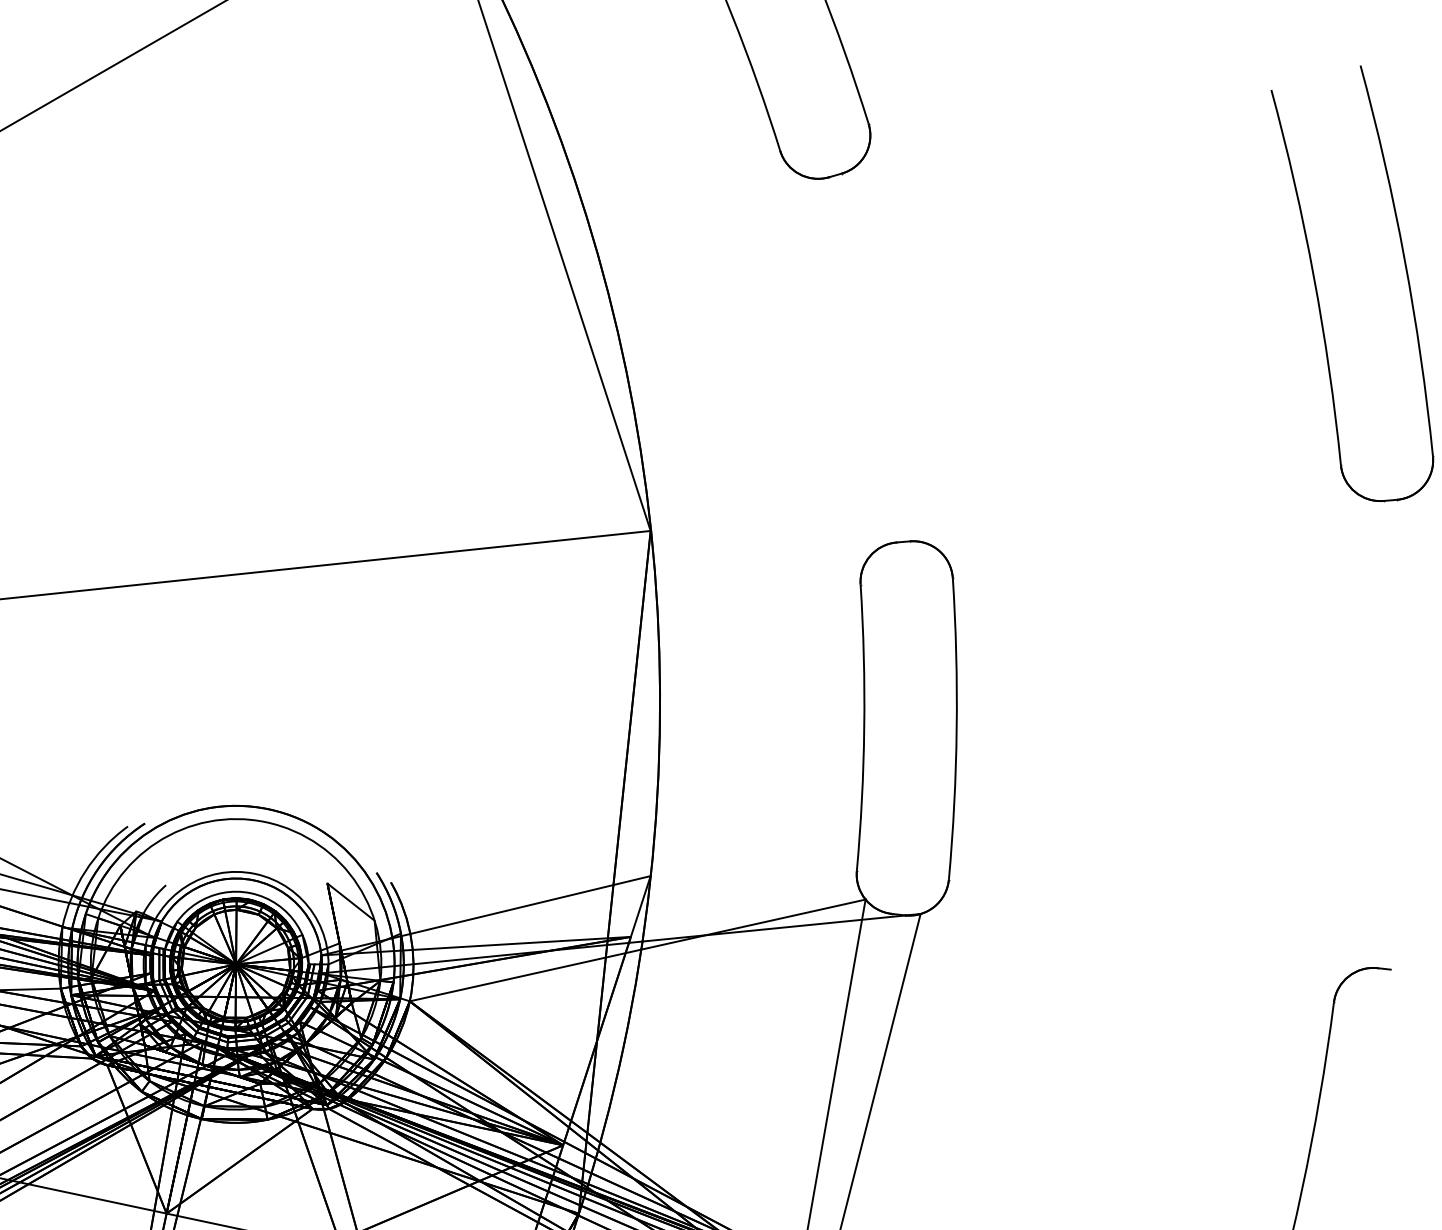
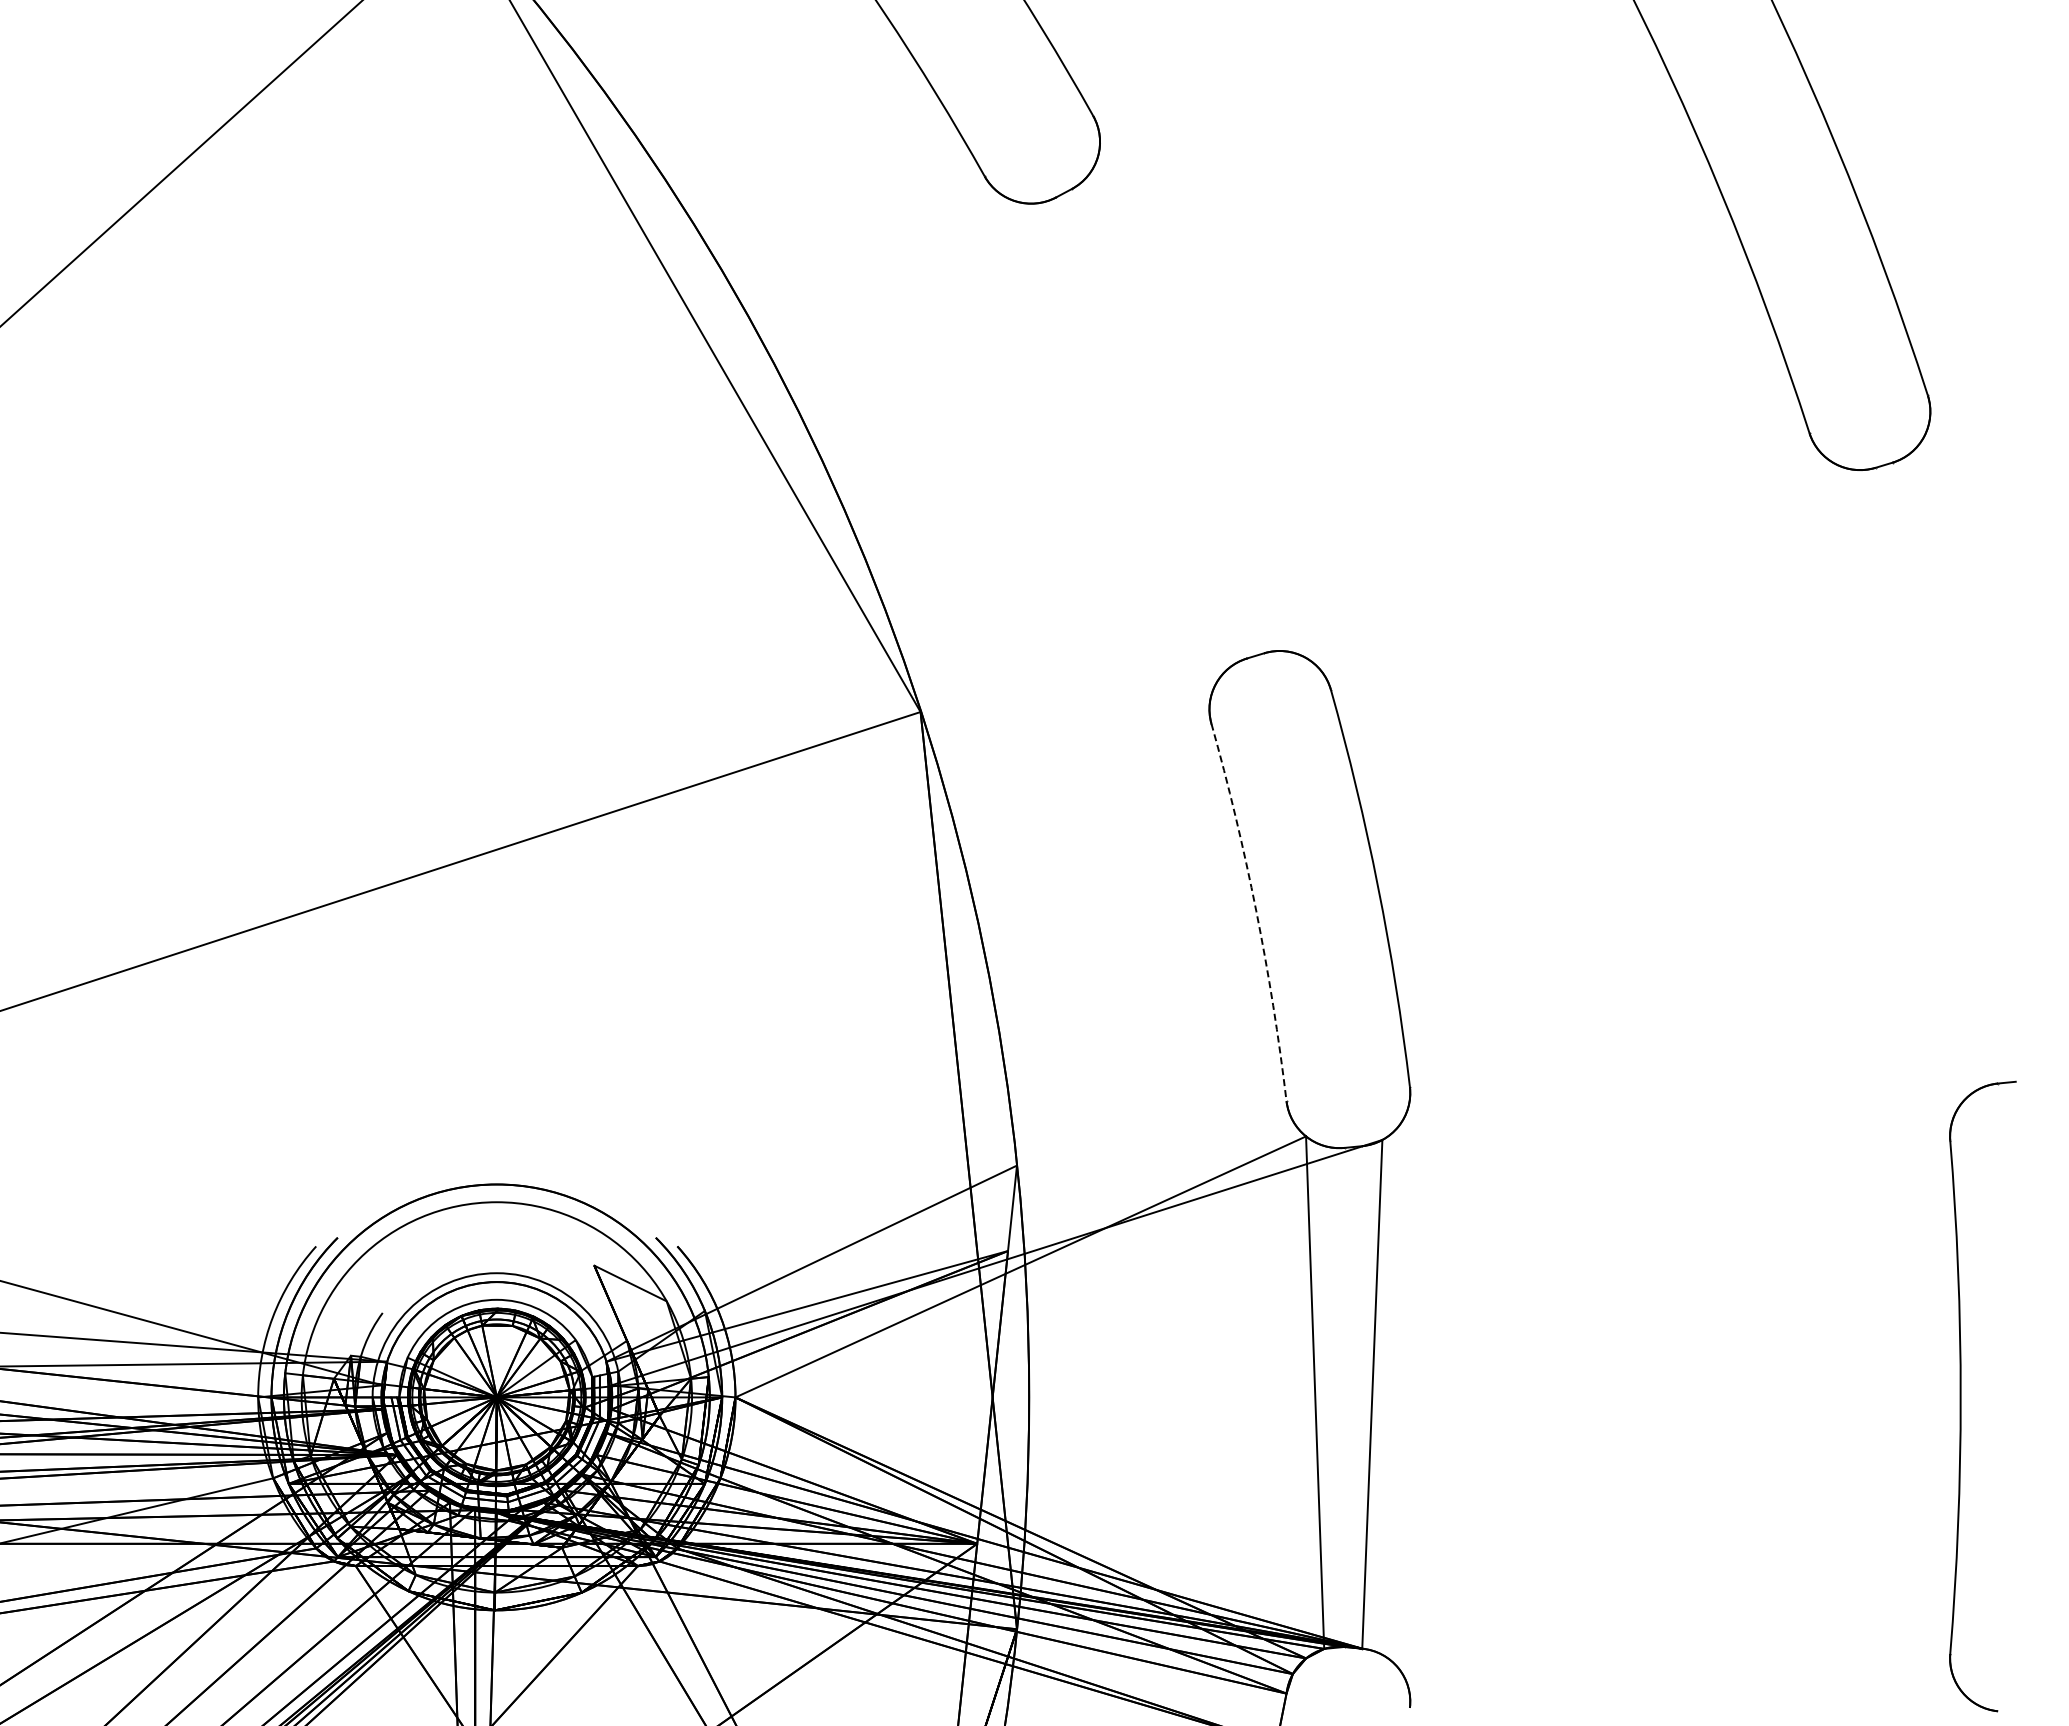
arc: (864, 728) -> (1256, 911), solid -> dashed

